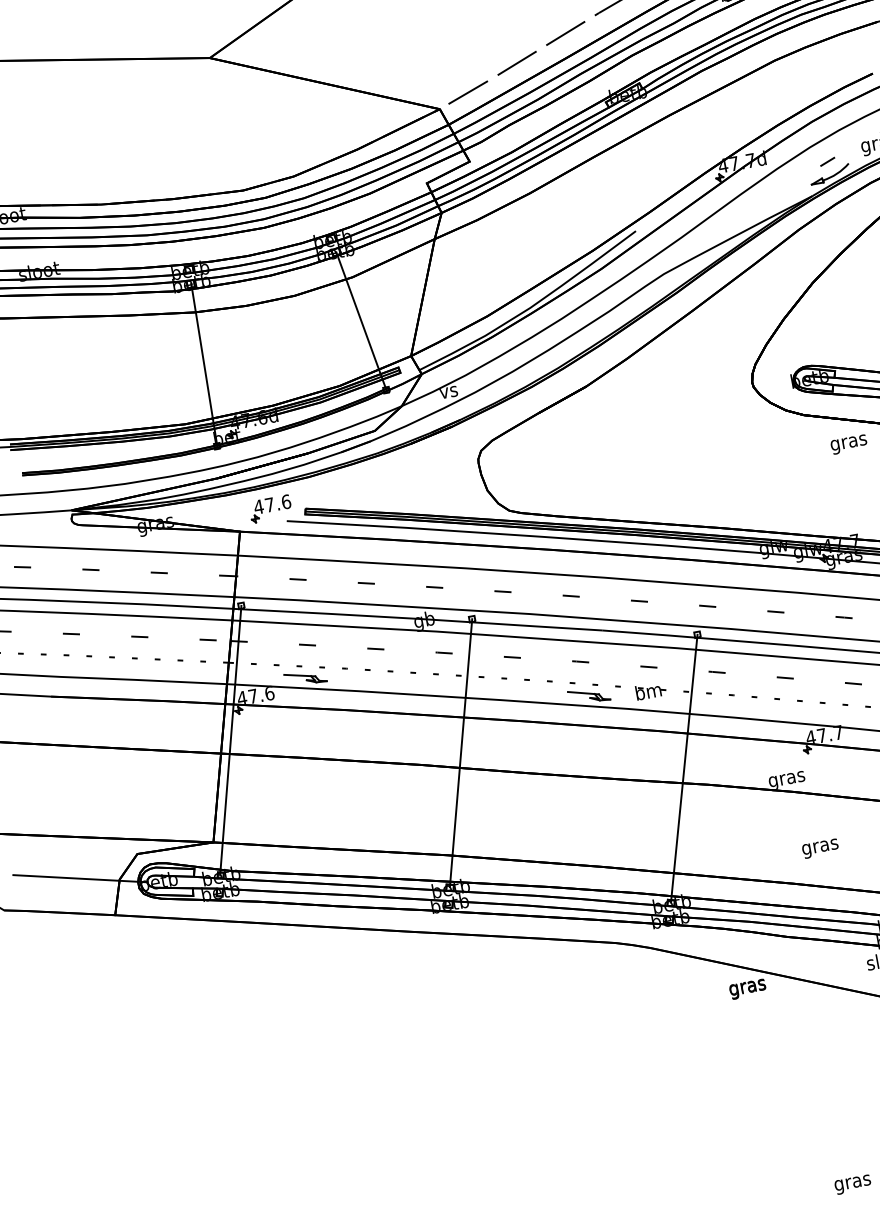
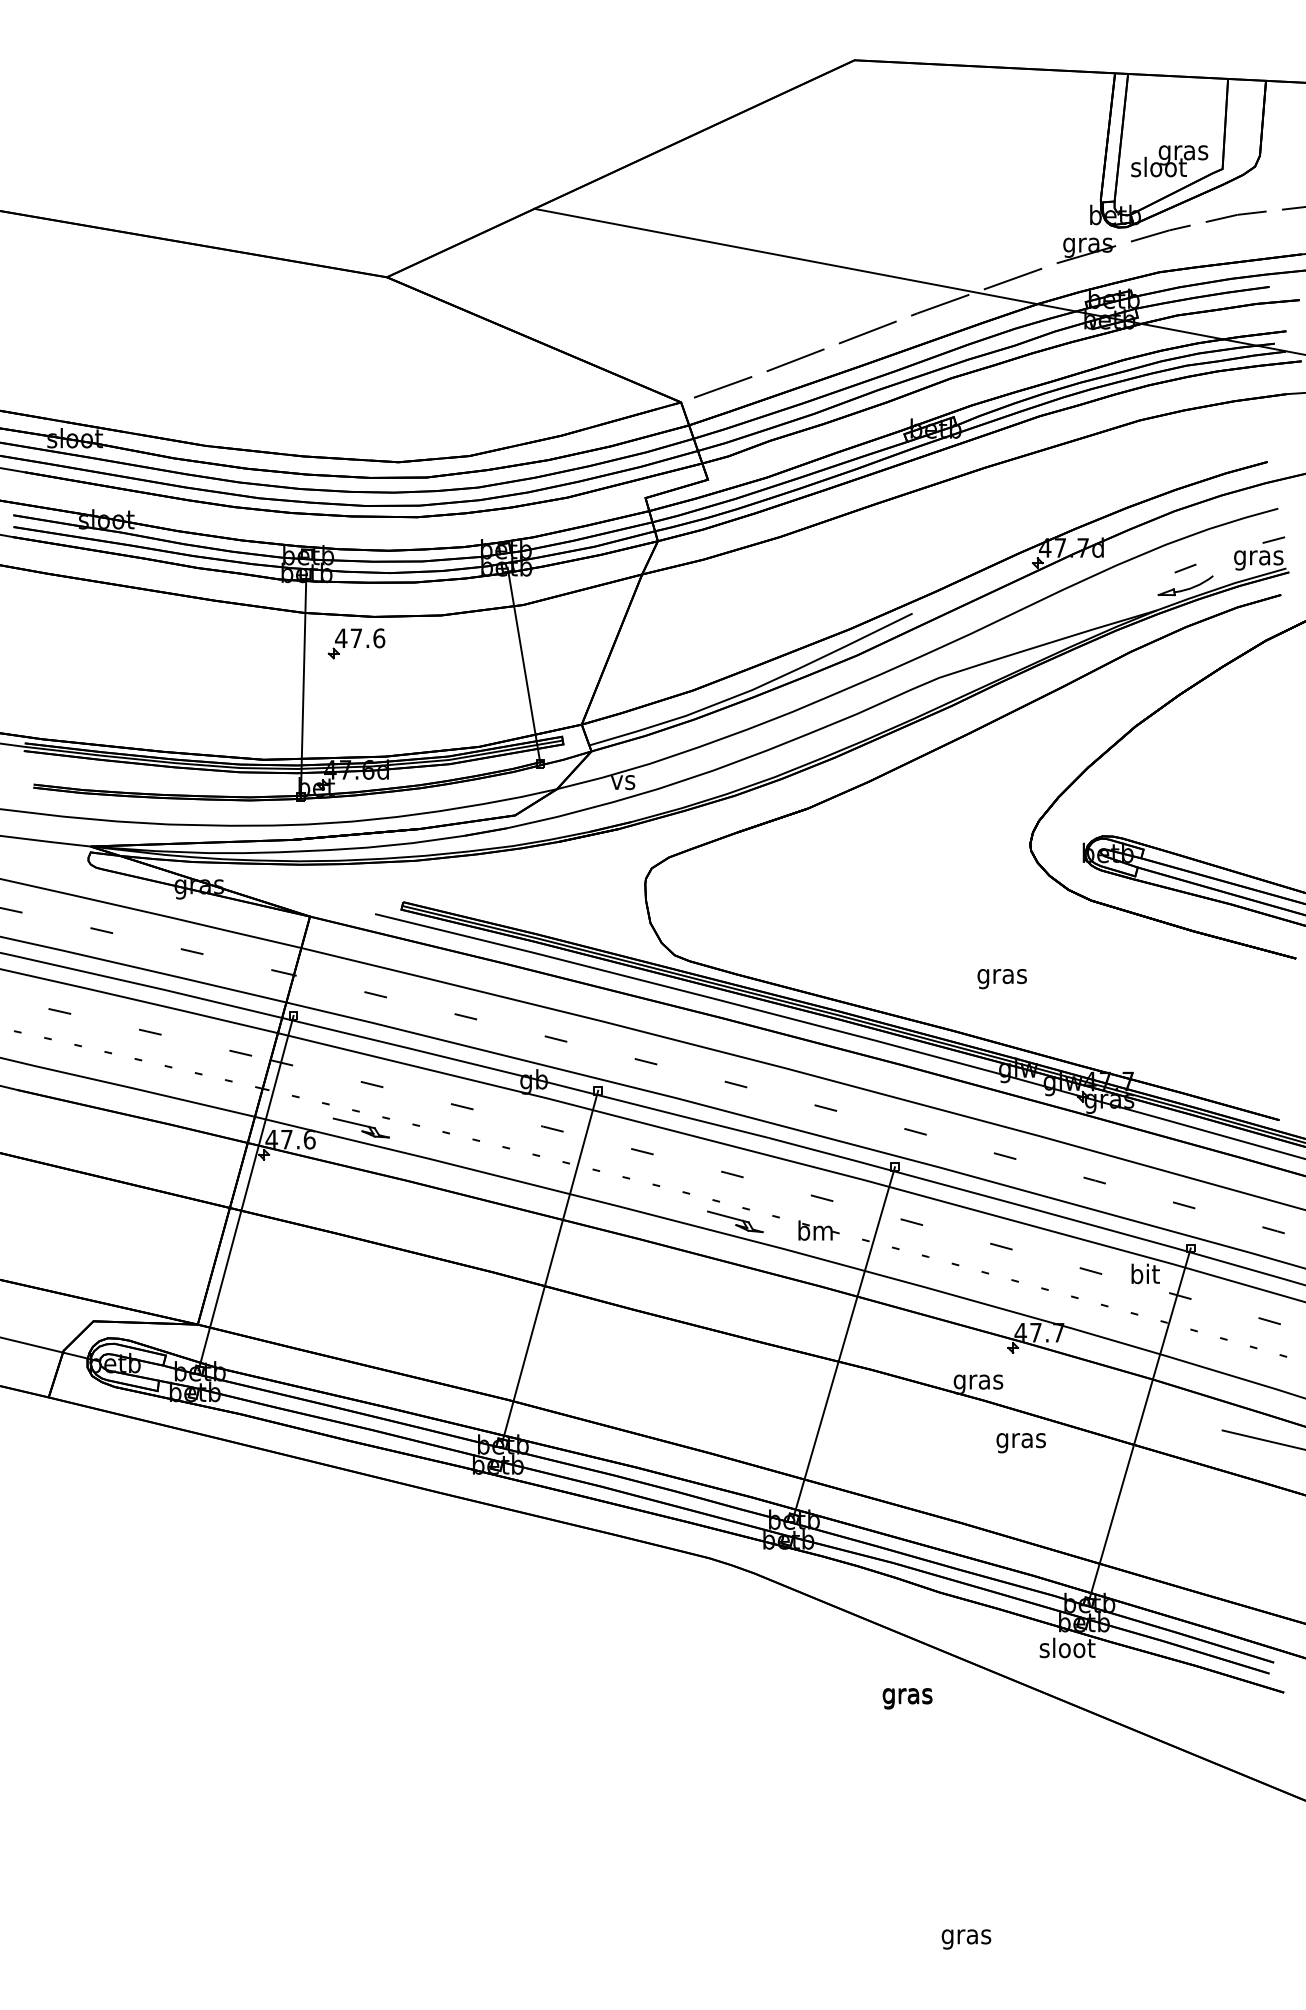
text: (848, 445) -> (1001, 979), moved
part: (270, 508) -> (356, 643), moved
text: (820, 849) -> (1020, 1443), moved
text: (747, 989) -> (907, 1698), moved

